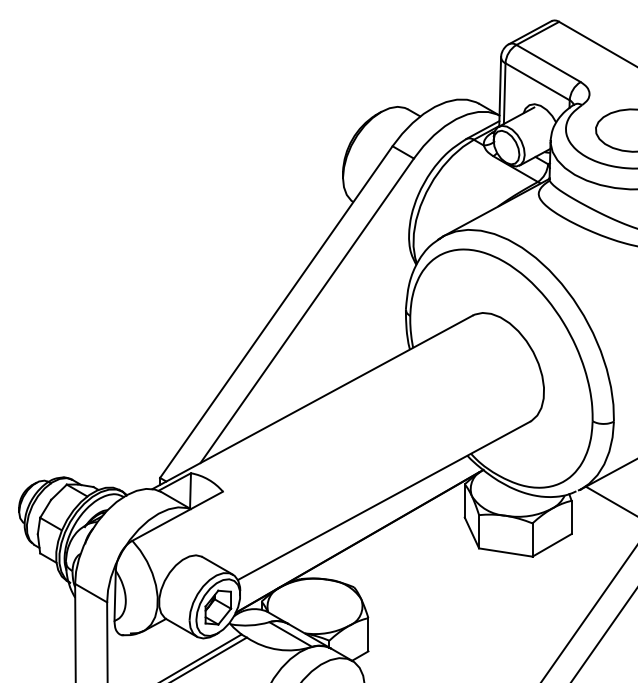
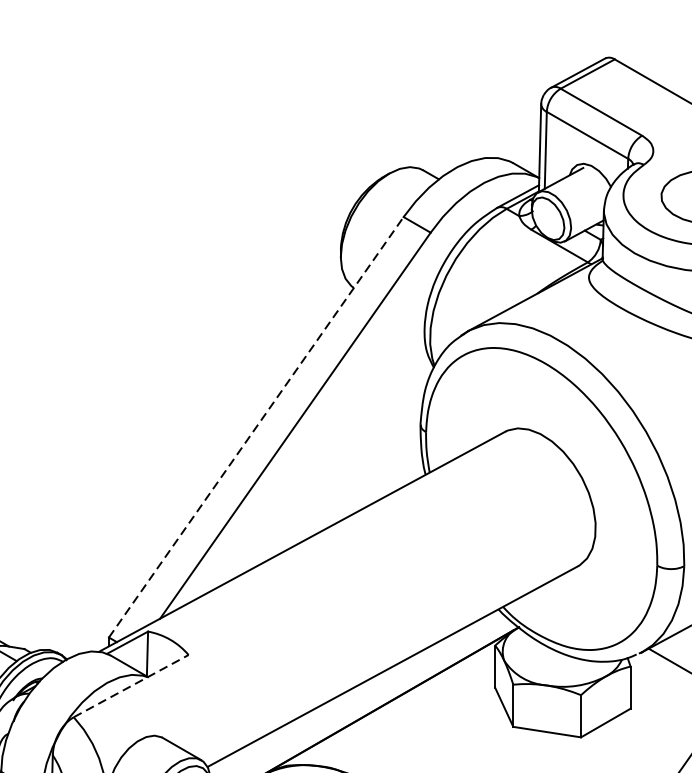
line: (276, 312) -> (256, 427), solid -> dashed
line: (177, 516) -> (130, 686), solid -> dashed

